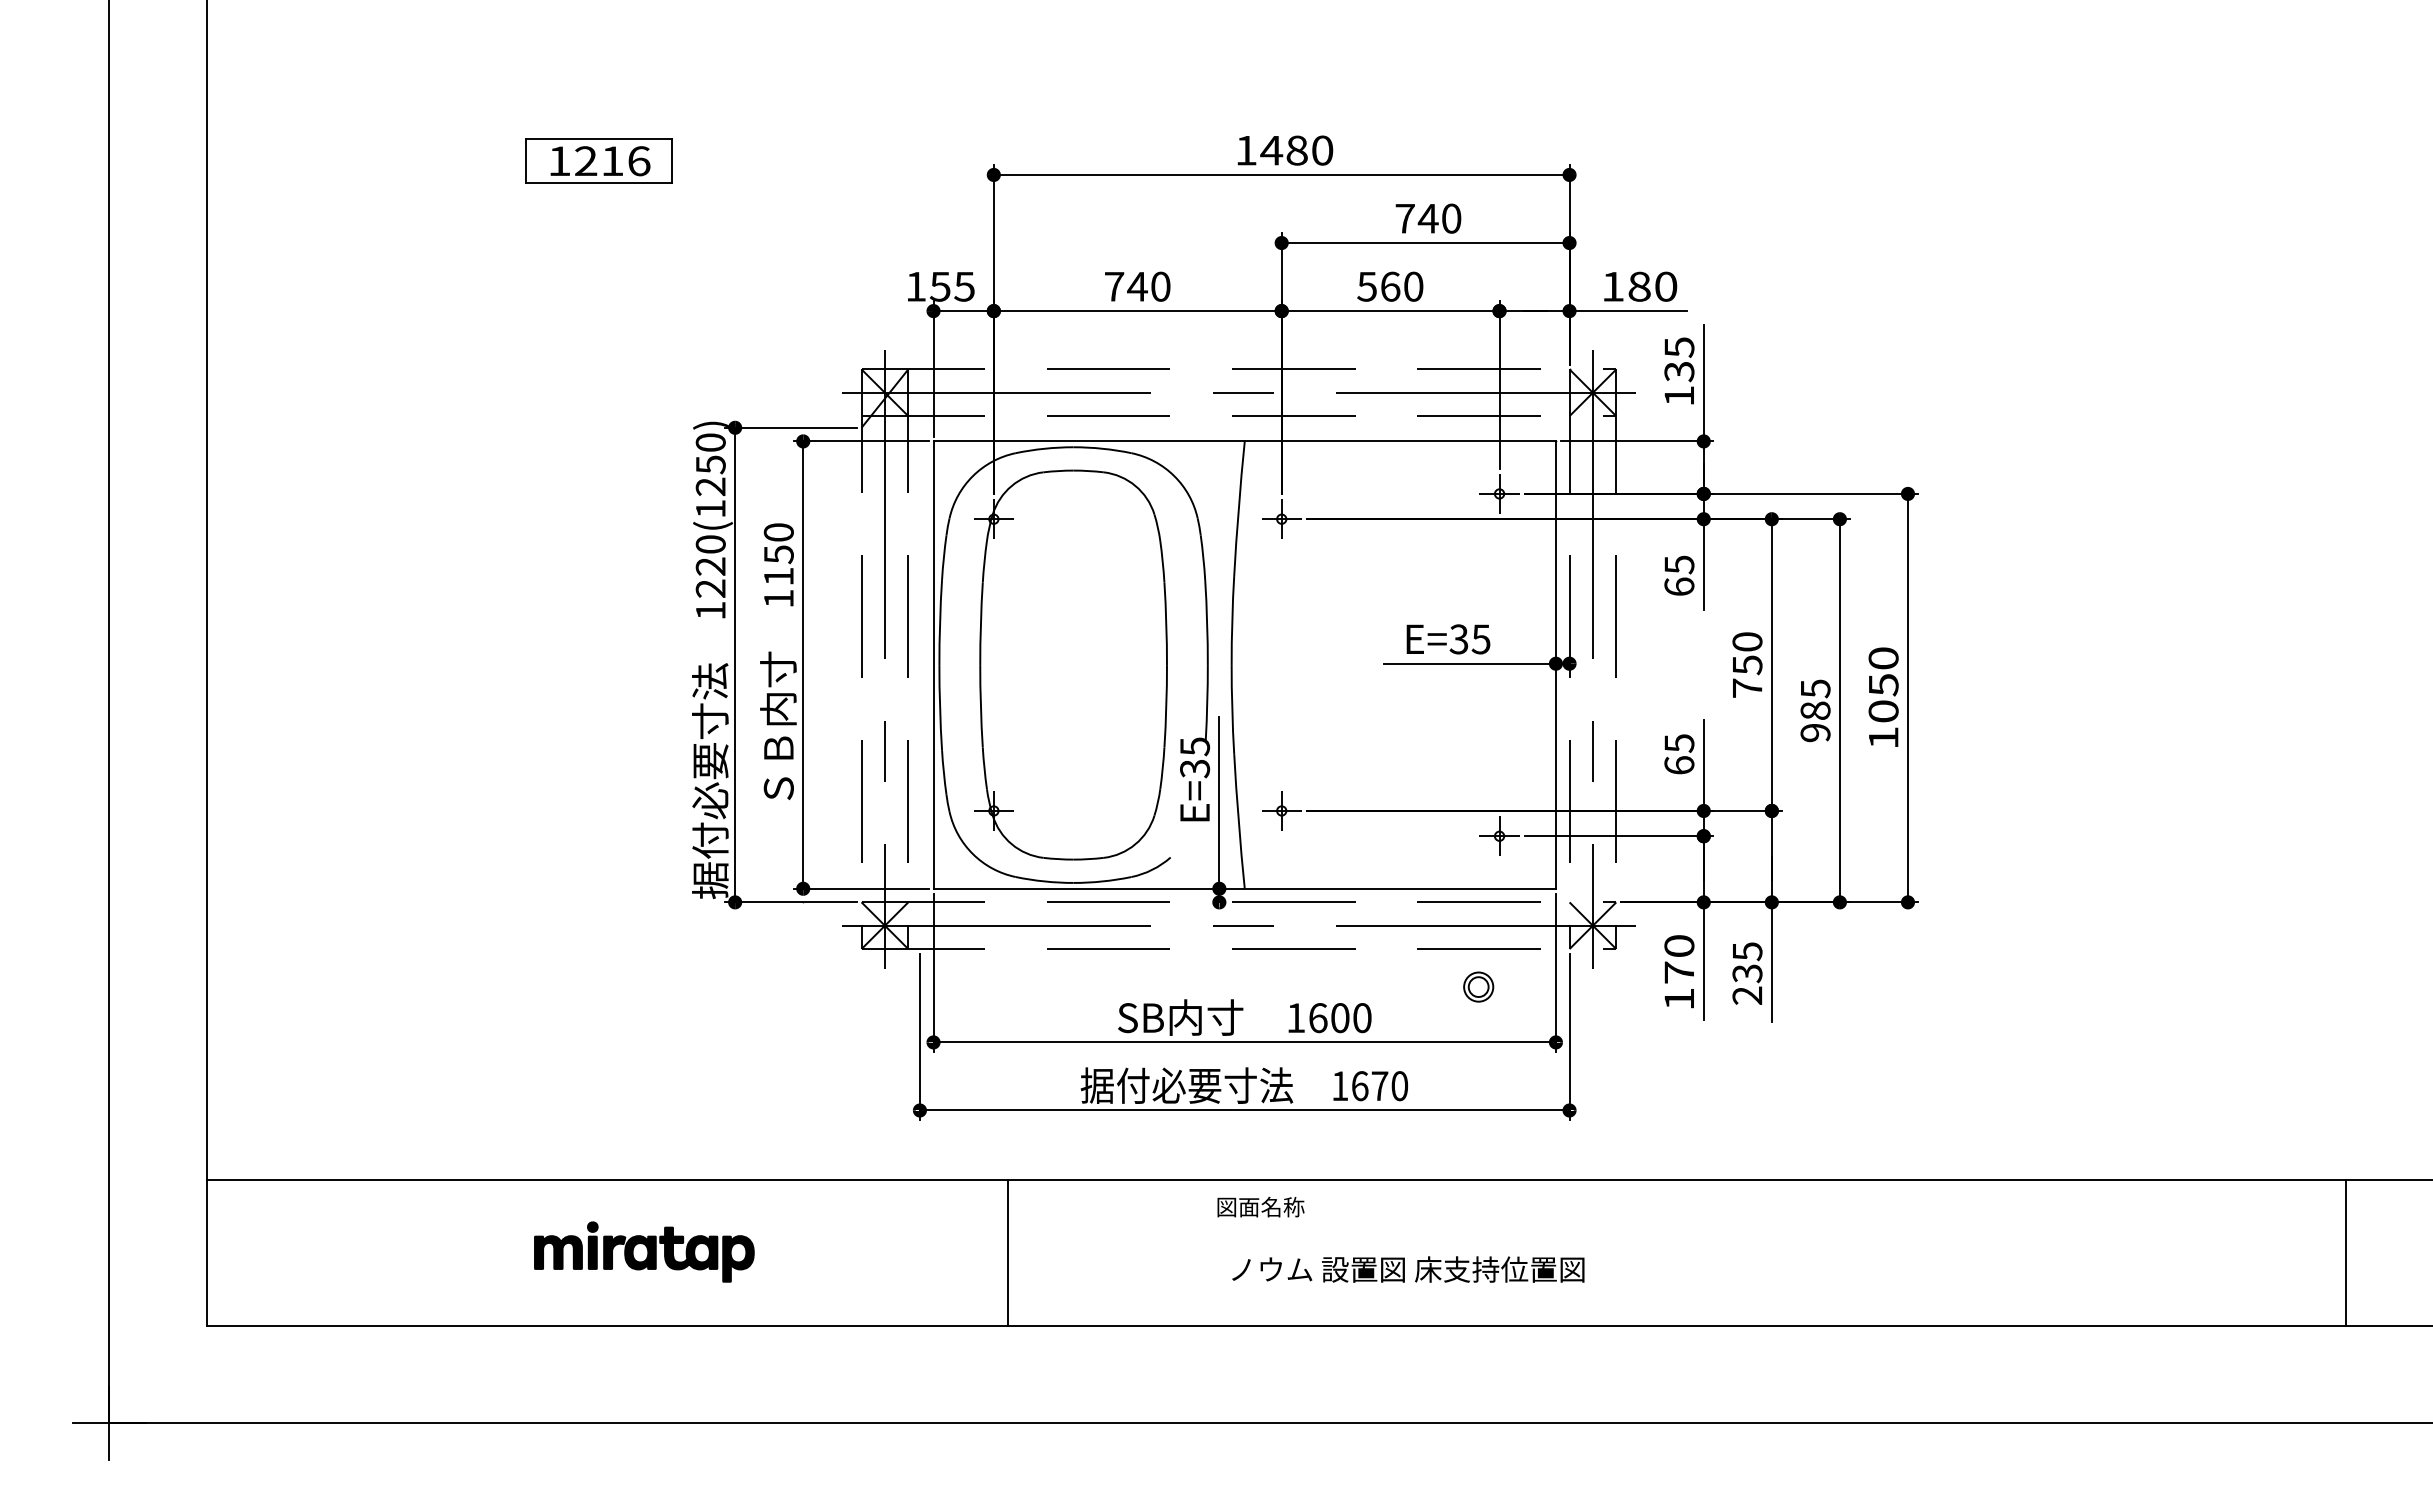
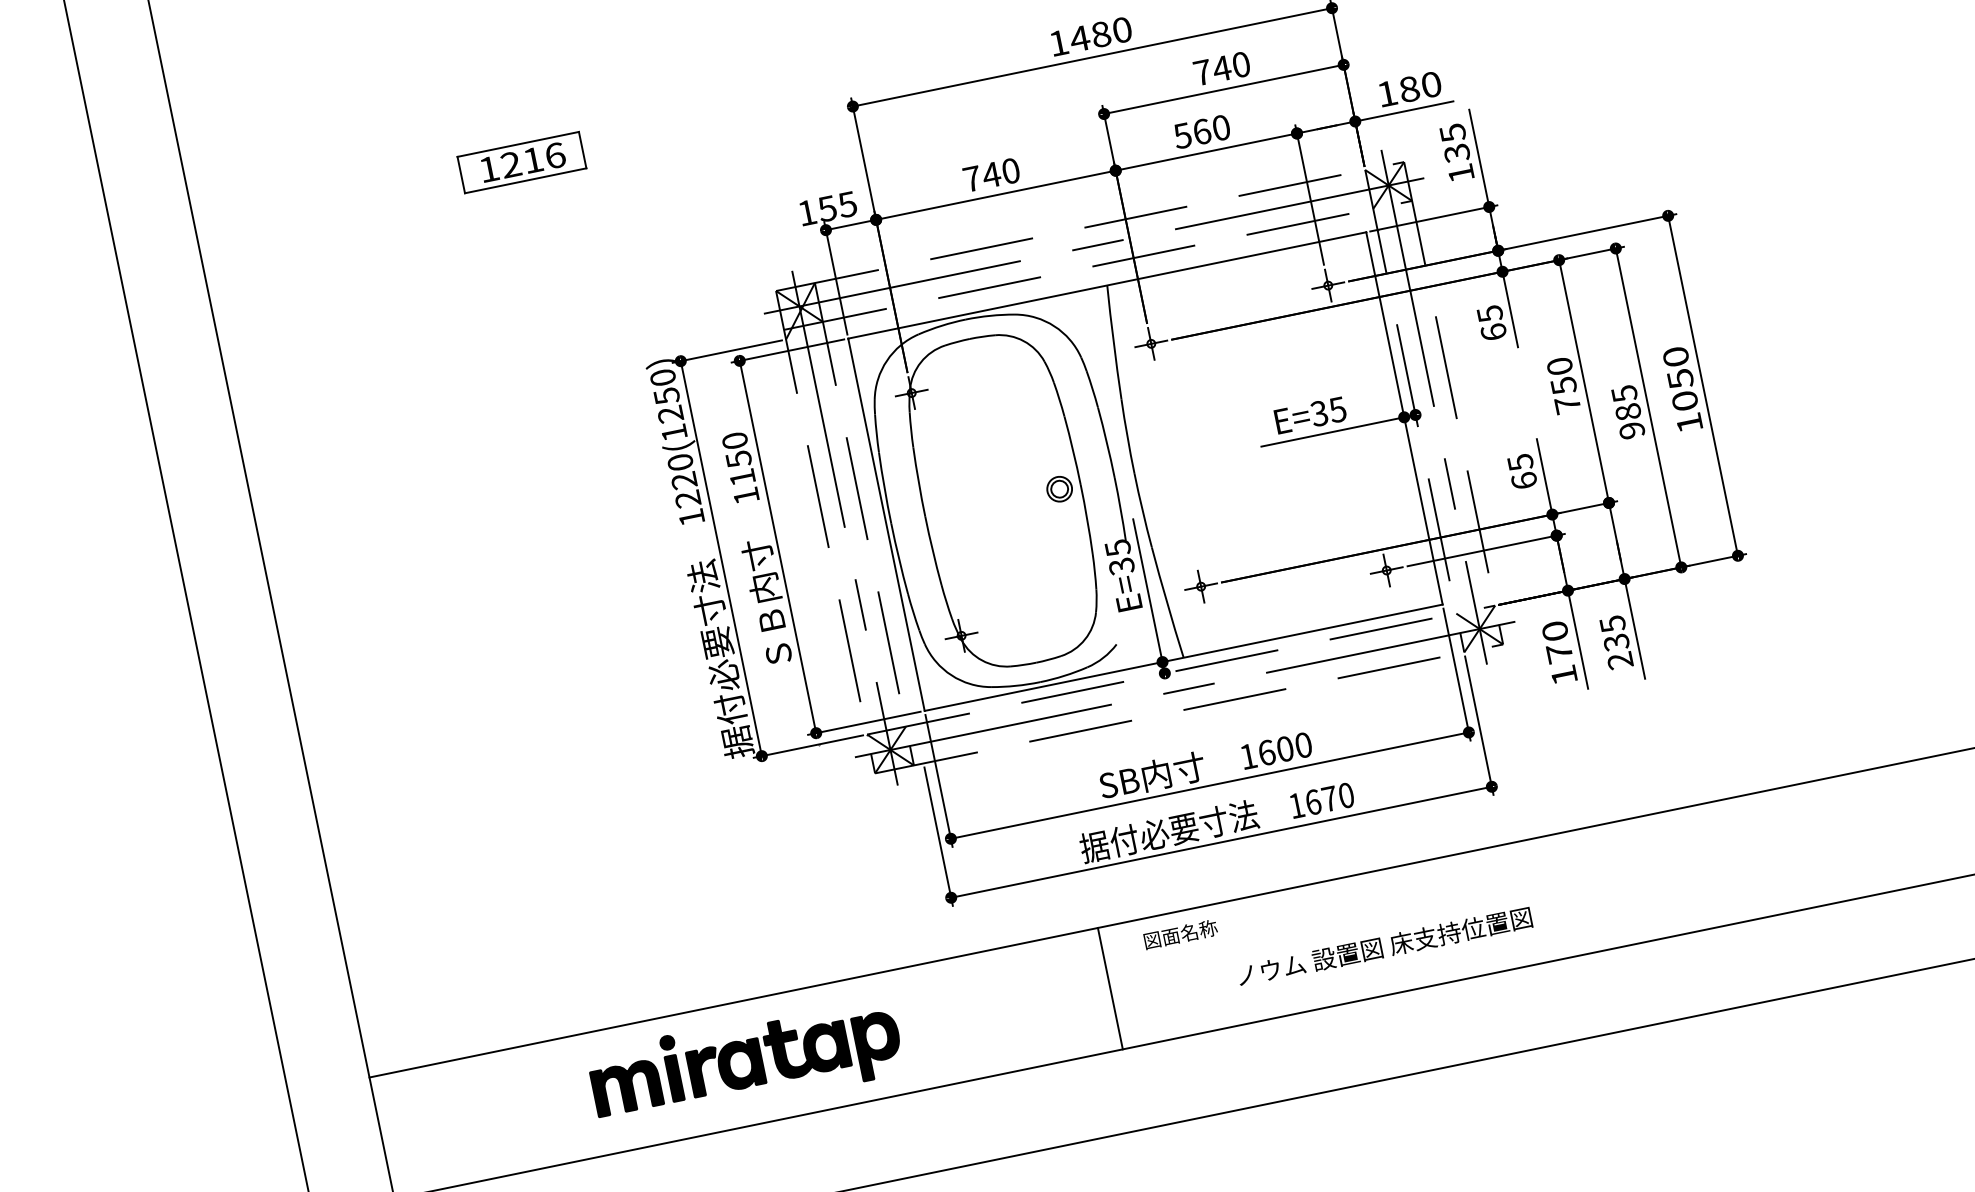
part: (1478, 986) -> (1059, 488), moved
text: (1260, 1206) -> (1180, 934), moved
part: (644, 1251) -> (746, 1062), size x1.67
line: (1007, 1252) -> (1109, 988), moved

